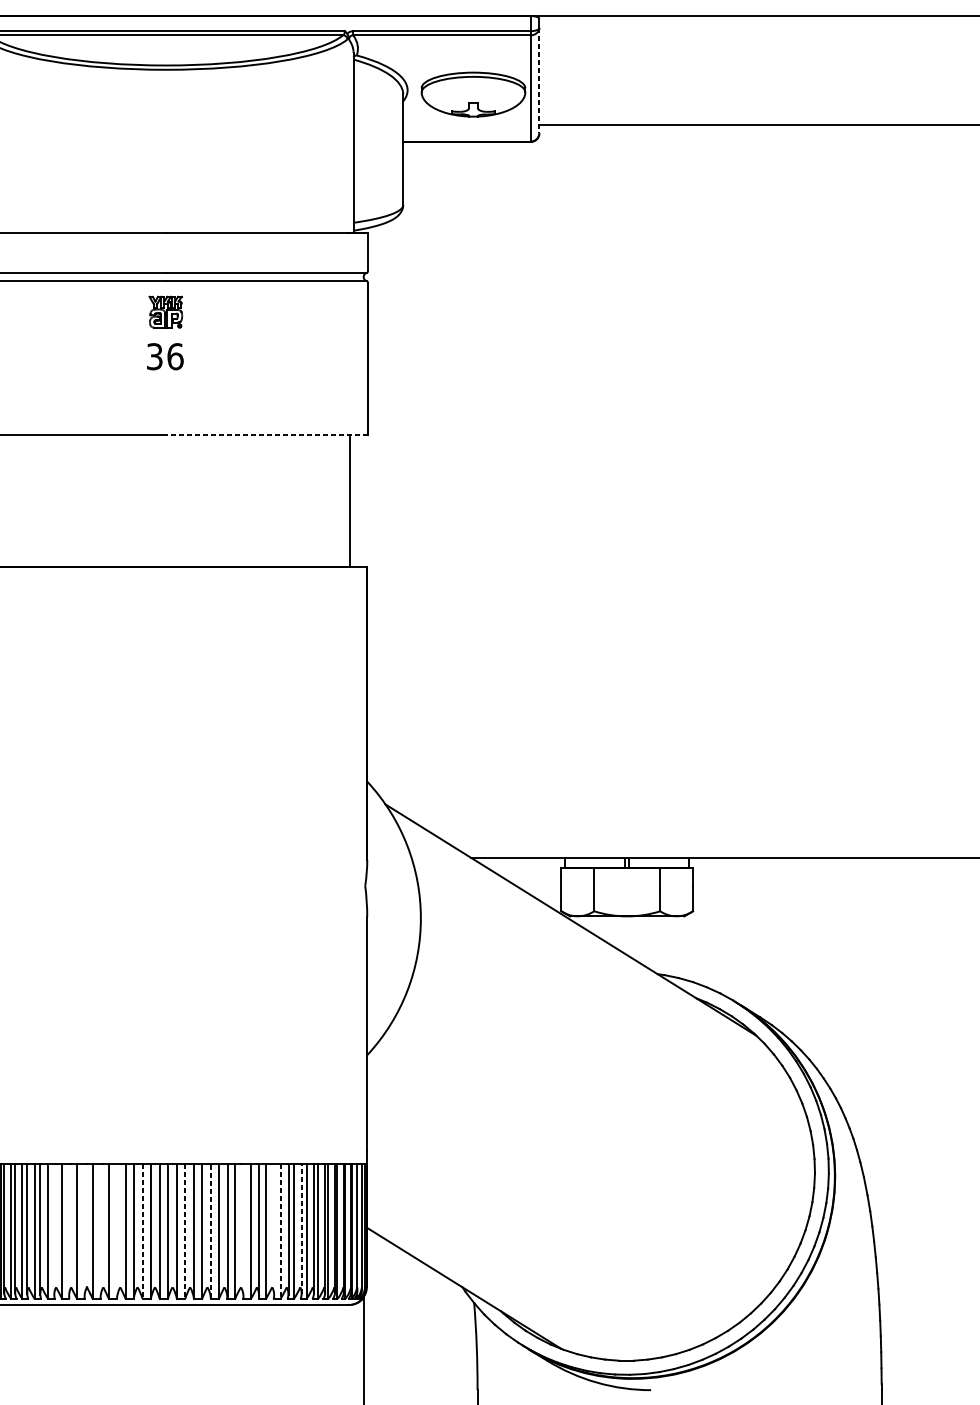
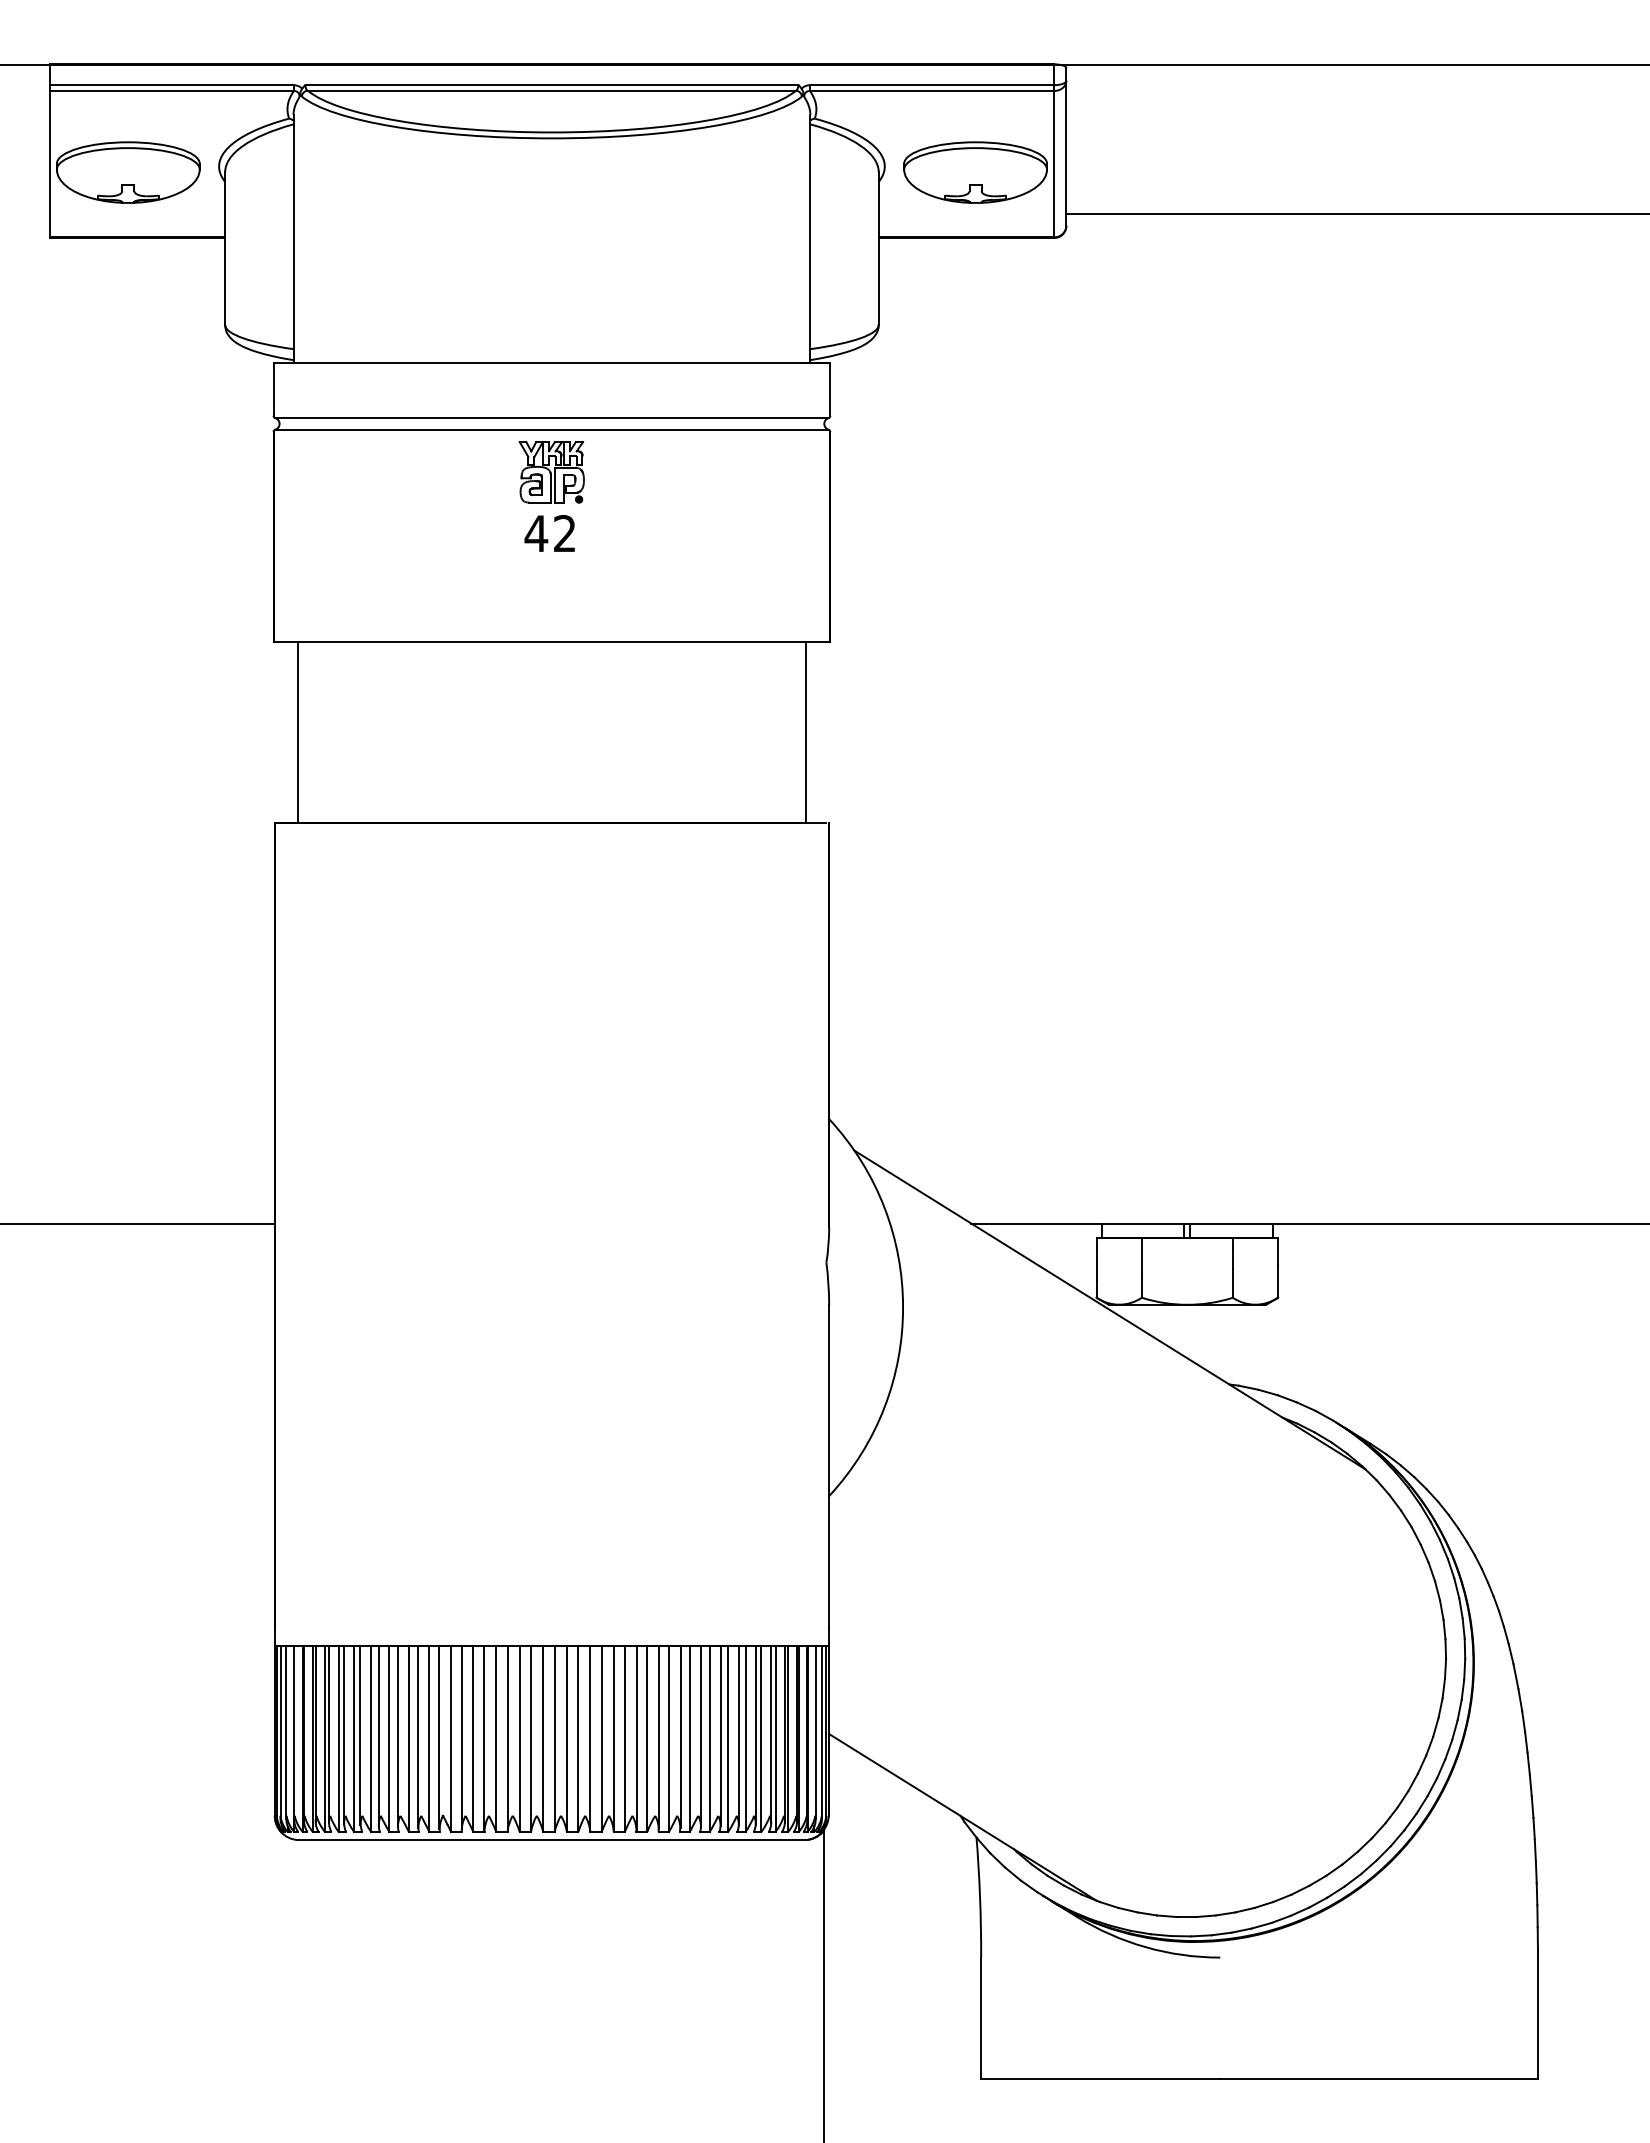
line: (539, 80) -> (1066, 153), dashed -> solid
part: (165, 312) -> (551, 472), size x1.43
text: (164, 356) -> (550, 533), 36 -> 42
line: (266, 434) -> (690, 641), dashed -> solid
line: (301, 1228) -> (738, 1735), dashed -> solid
line: (53, 1229) -> (397, 1736), added
line: (69, 1229) -> (418, 1736), added
line: (274, 1229) -> (701, 1736), added
line: (84, 1230) -> (439, 1737), added
line: (100, 1230) -> (461, 1737), added
line: (117, 1230) -> (484, 1737), added
line: (243, 1230) -> (658, 1737), added
line: (142, 1231) -> (519, 1739), dashed -> solid
line: (185, 1231) -> (578, 1739), dashed -> solid
line: (210, 1231) -> (613, 1738), dashed -> solid
line: (280, 1231) -> (709, 1739), dashed -> solid

